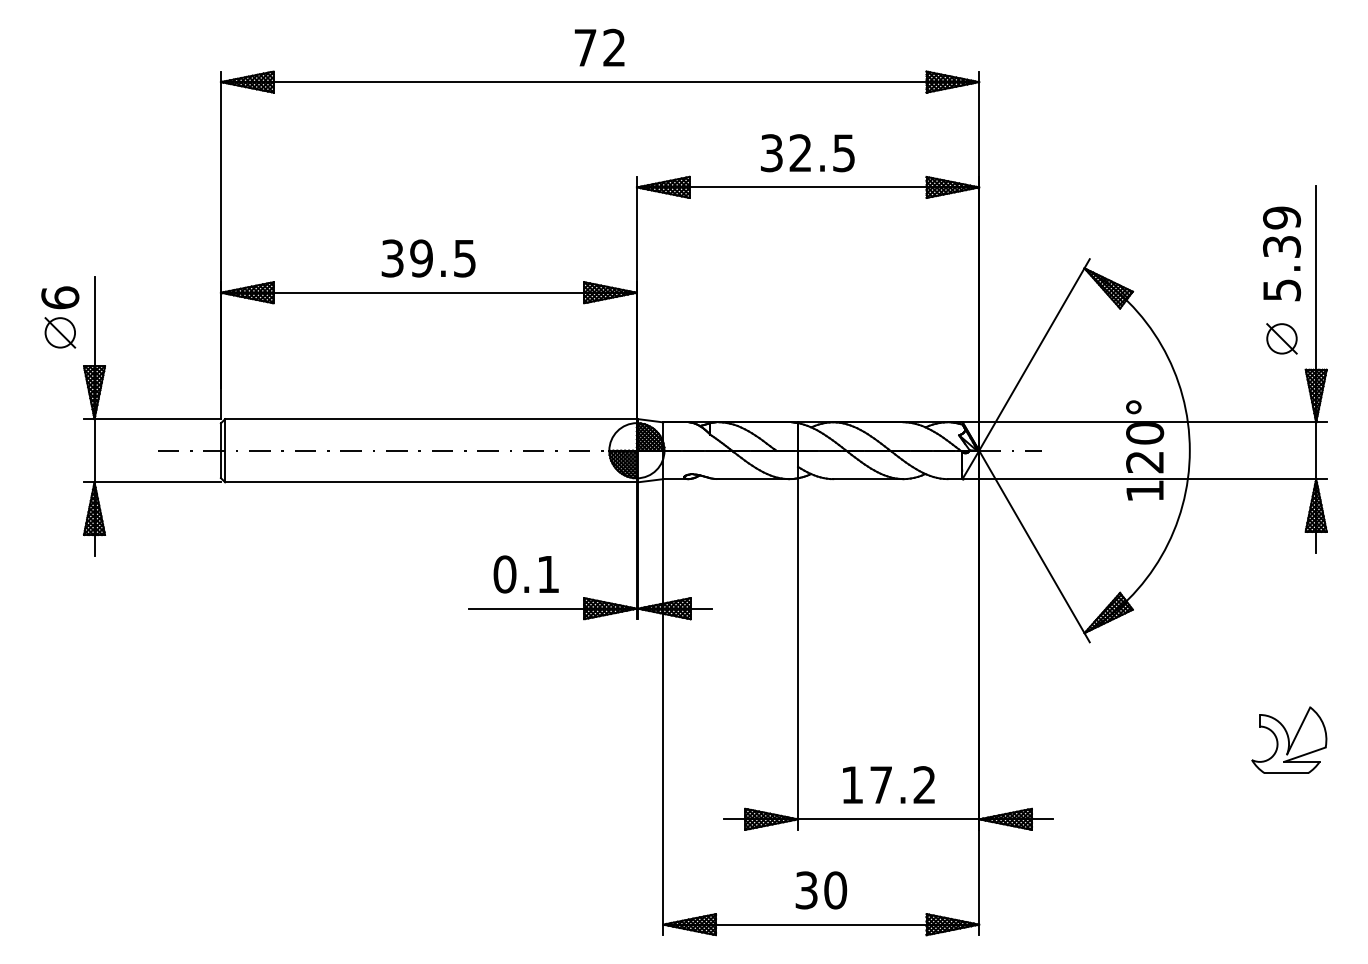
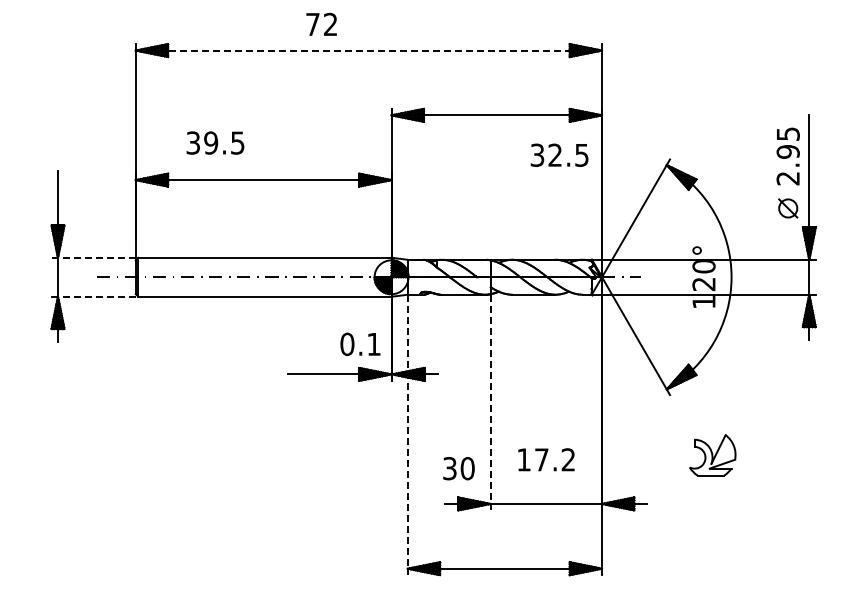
text: (599, 46) -> (321, 23), moved
line: (601, 81) -> (369, 50), solid -> dashed
text: (807, 151) -> (559, 154), moved
text: (1280, 254) -> (787, 156), 5.39 -> 2.95
text: (428, 257) -> (215, 142), moved
part: (59, 317) -> (36, 195), removed
line: (153, 418) -> (94, 257), solid -> dashed
line: (157, 482) -> (96, 296), solid -> dashed
text: (526, 573) -> (360, 343), moved
line: (797, 654) -> (490, 402), solid -> dashed
line: (662, 708) -> (407, 435), solid -> dashed
part: (1288, 740) -> (712, 455), moved
text: (888, 784) -> (546, 459), moved
text: (820, 890) -> (458, 468), moved

